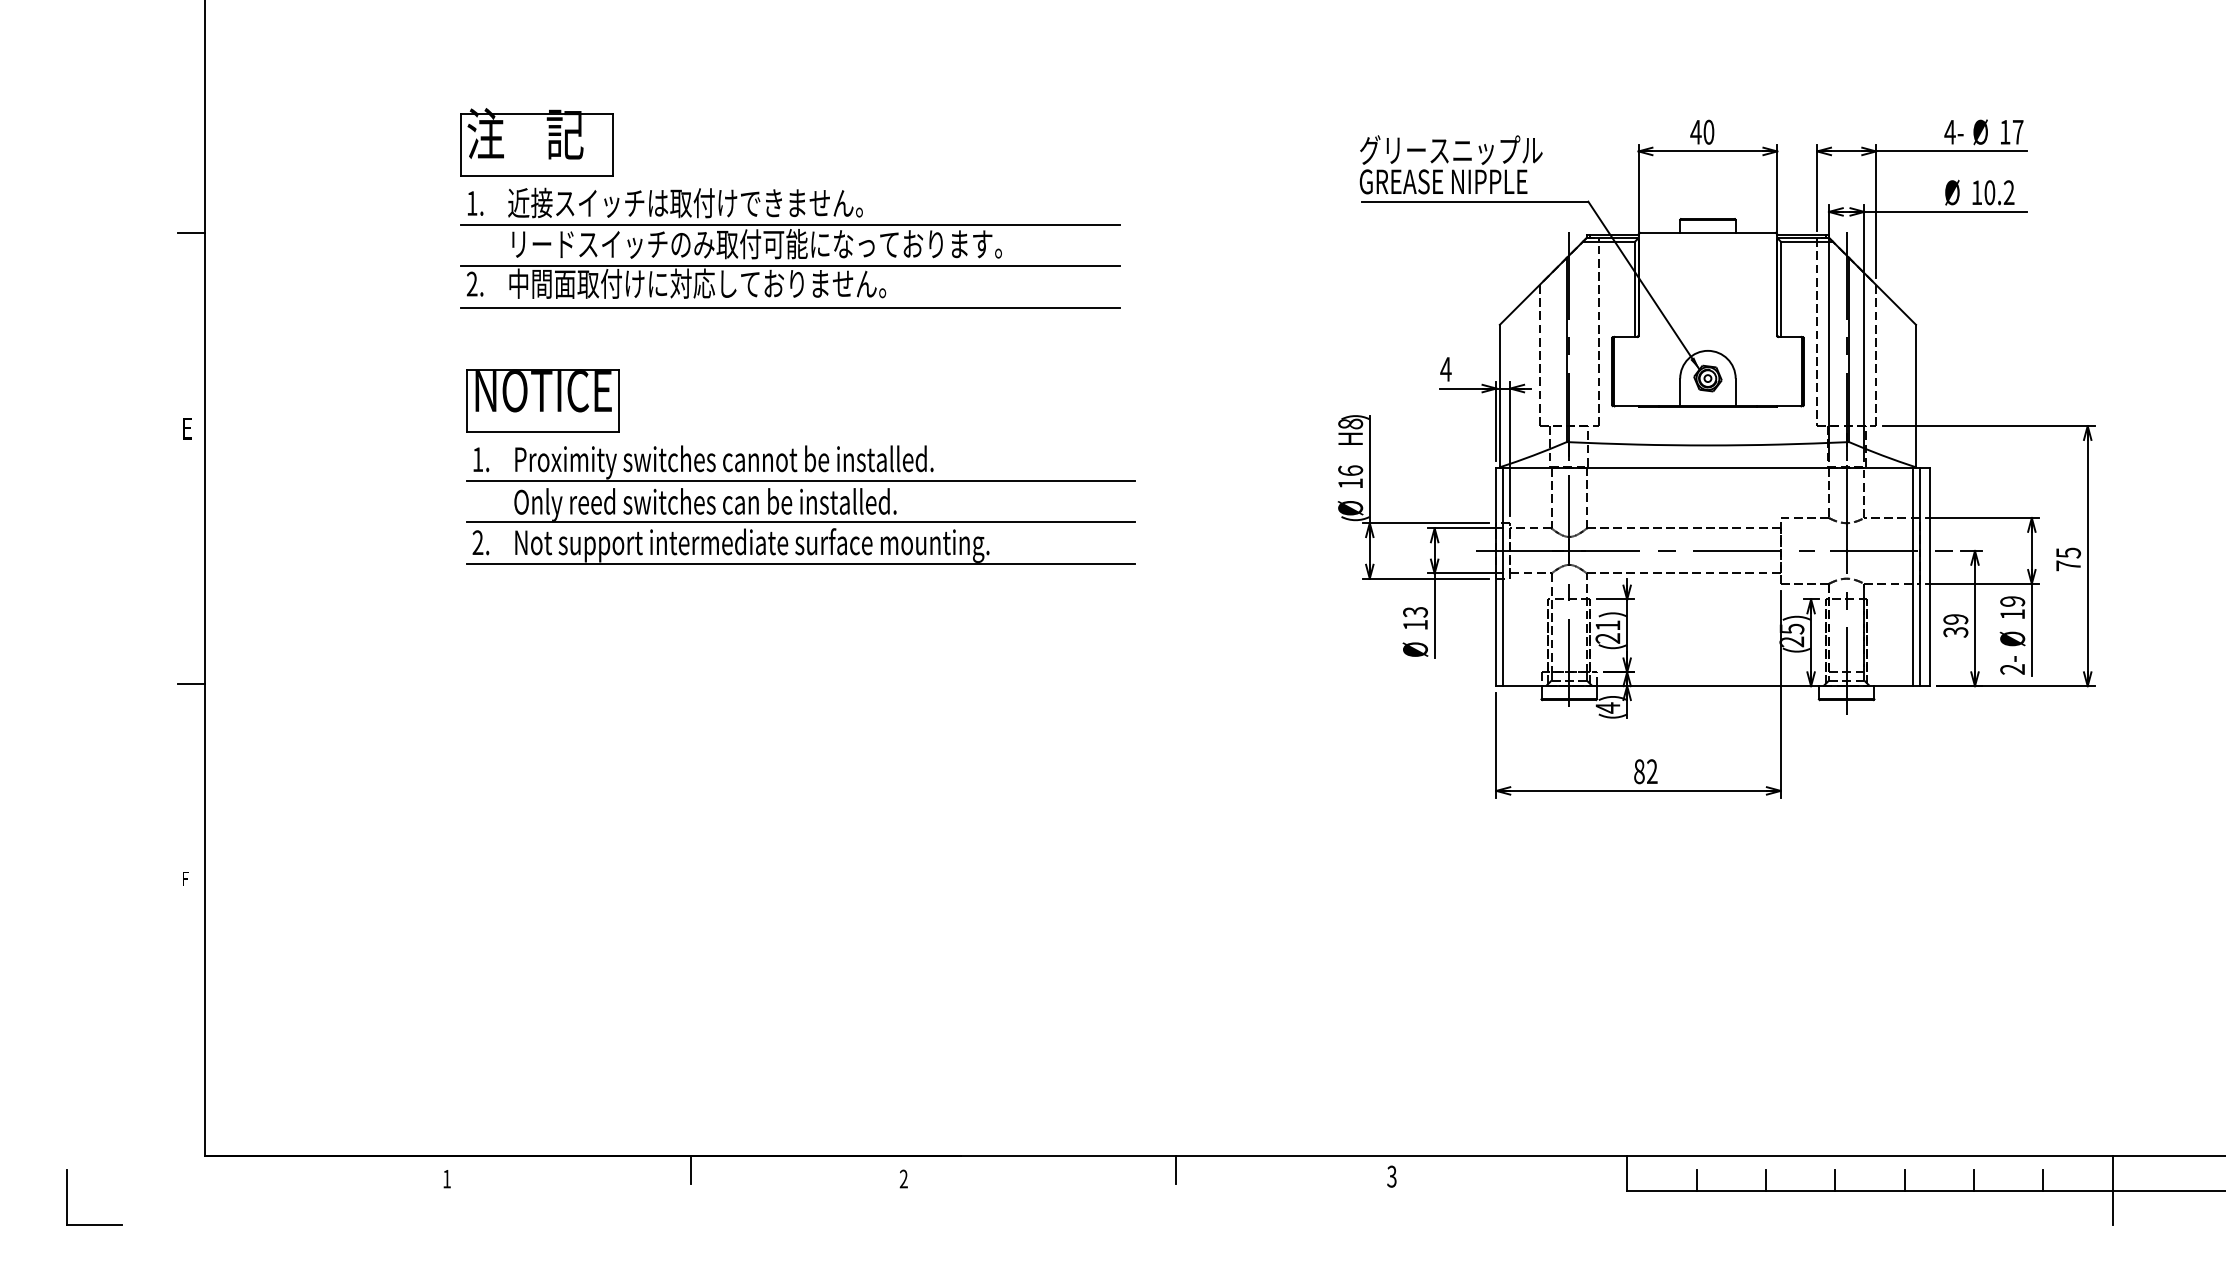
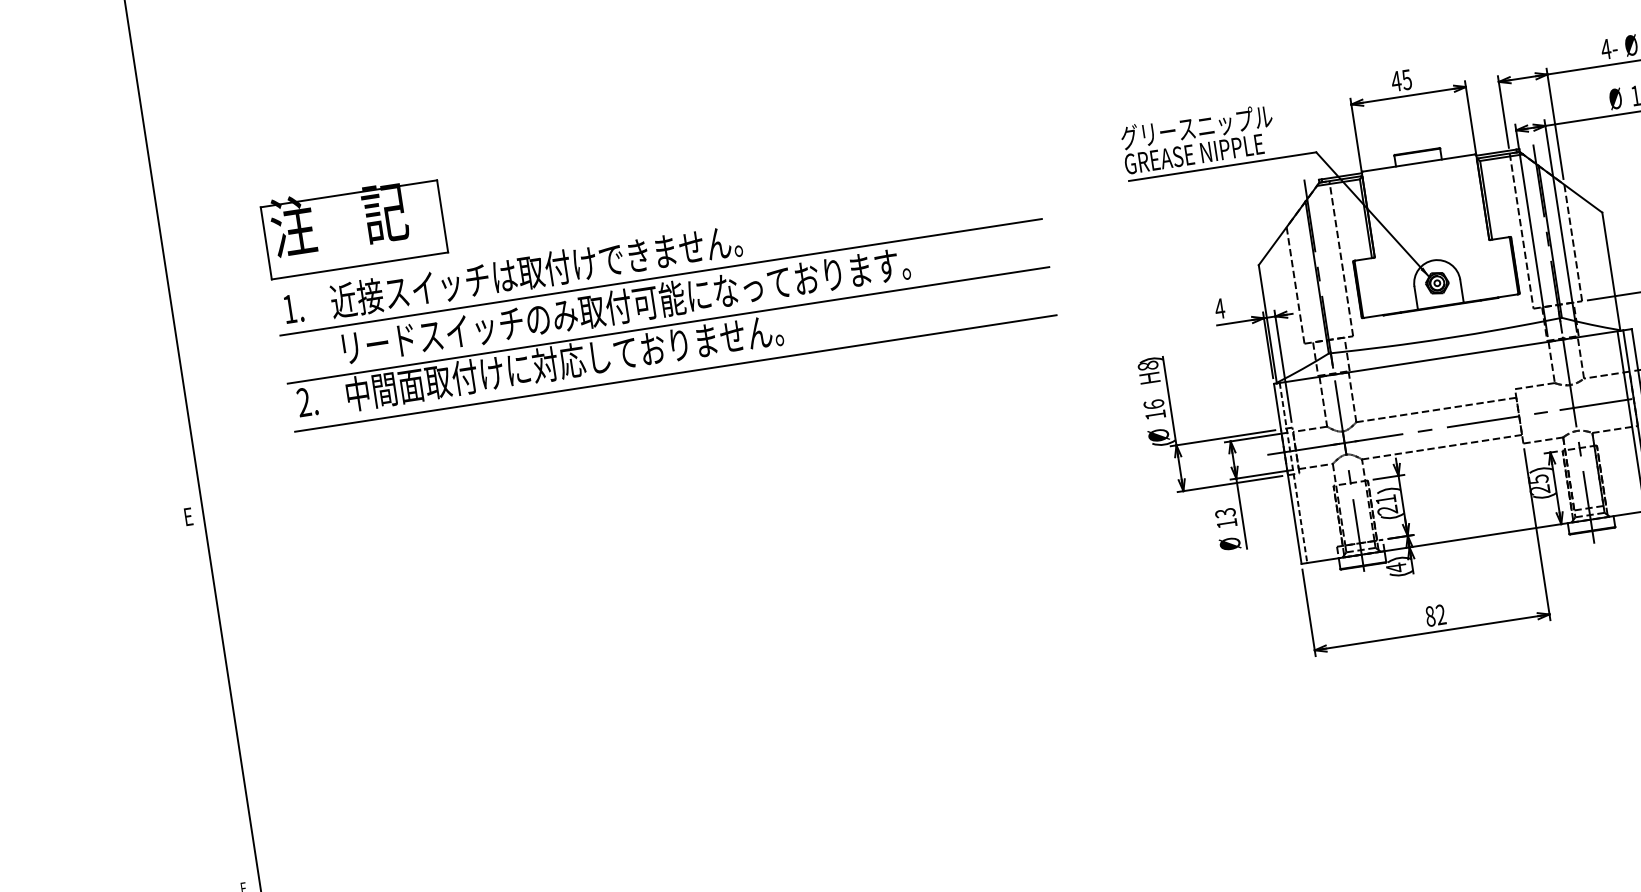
text: (1708, 131) -> (1406, 79), 40 -> 45
part: (790, 208) -> (658, 258), size x1.4
line: (191, 233) -> (167, 355), removed
part: (800, 466) -> (699, 470), removed
line: (1503, 577) -> (1293, 473), solid -> dashed
line: (191, 684) -> (224, 727), removed

